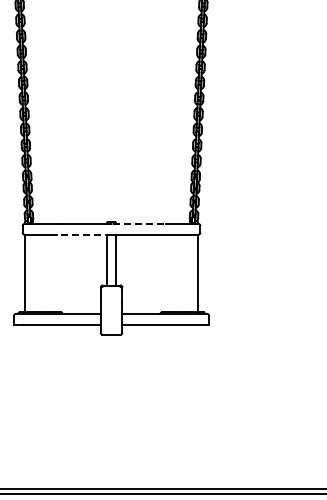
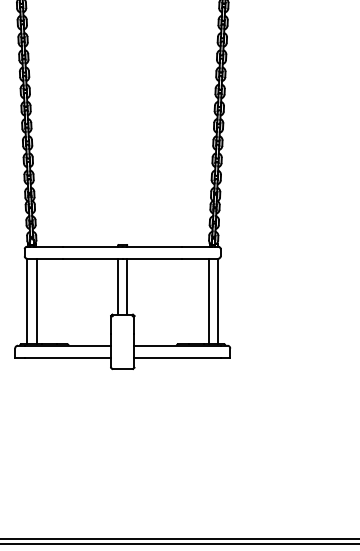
line: (139, 223) -> (153, 246), dashed -> solid
line: (83, 234) -> (91, 258), dashed -> solid
line: (33, 273) -> (36, 301), added
line: (189, 273) -> (208, 301), added

